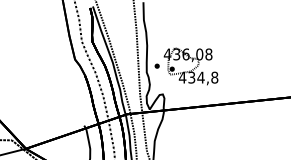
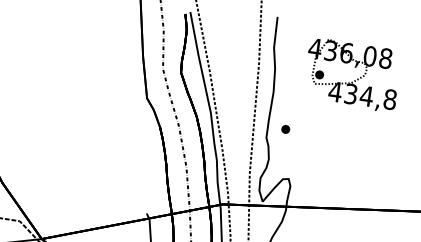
part: (190, 66) -> (351, 74), moved

